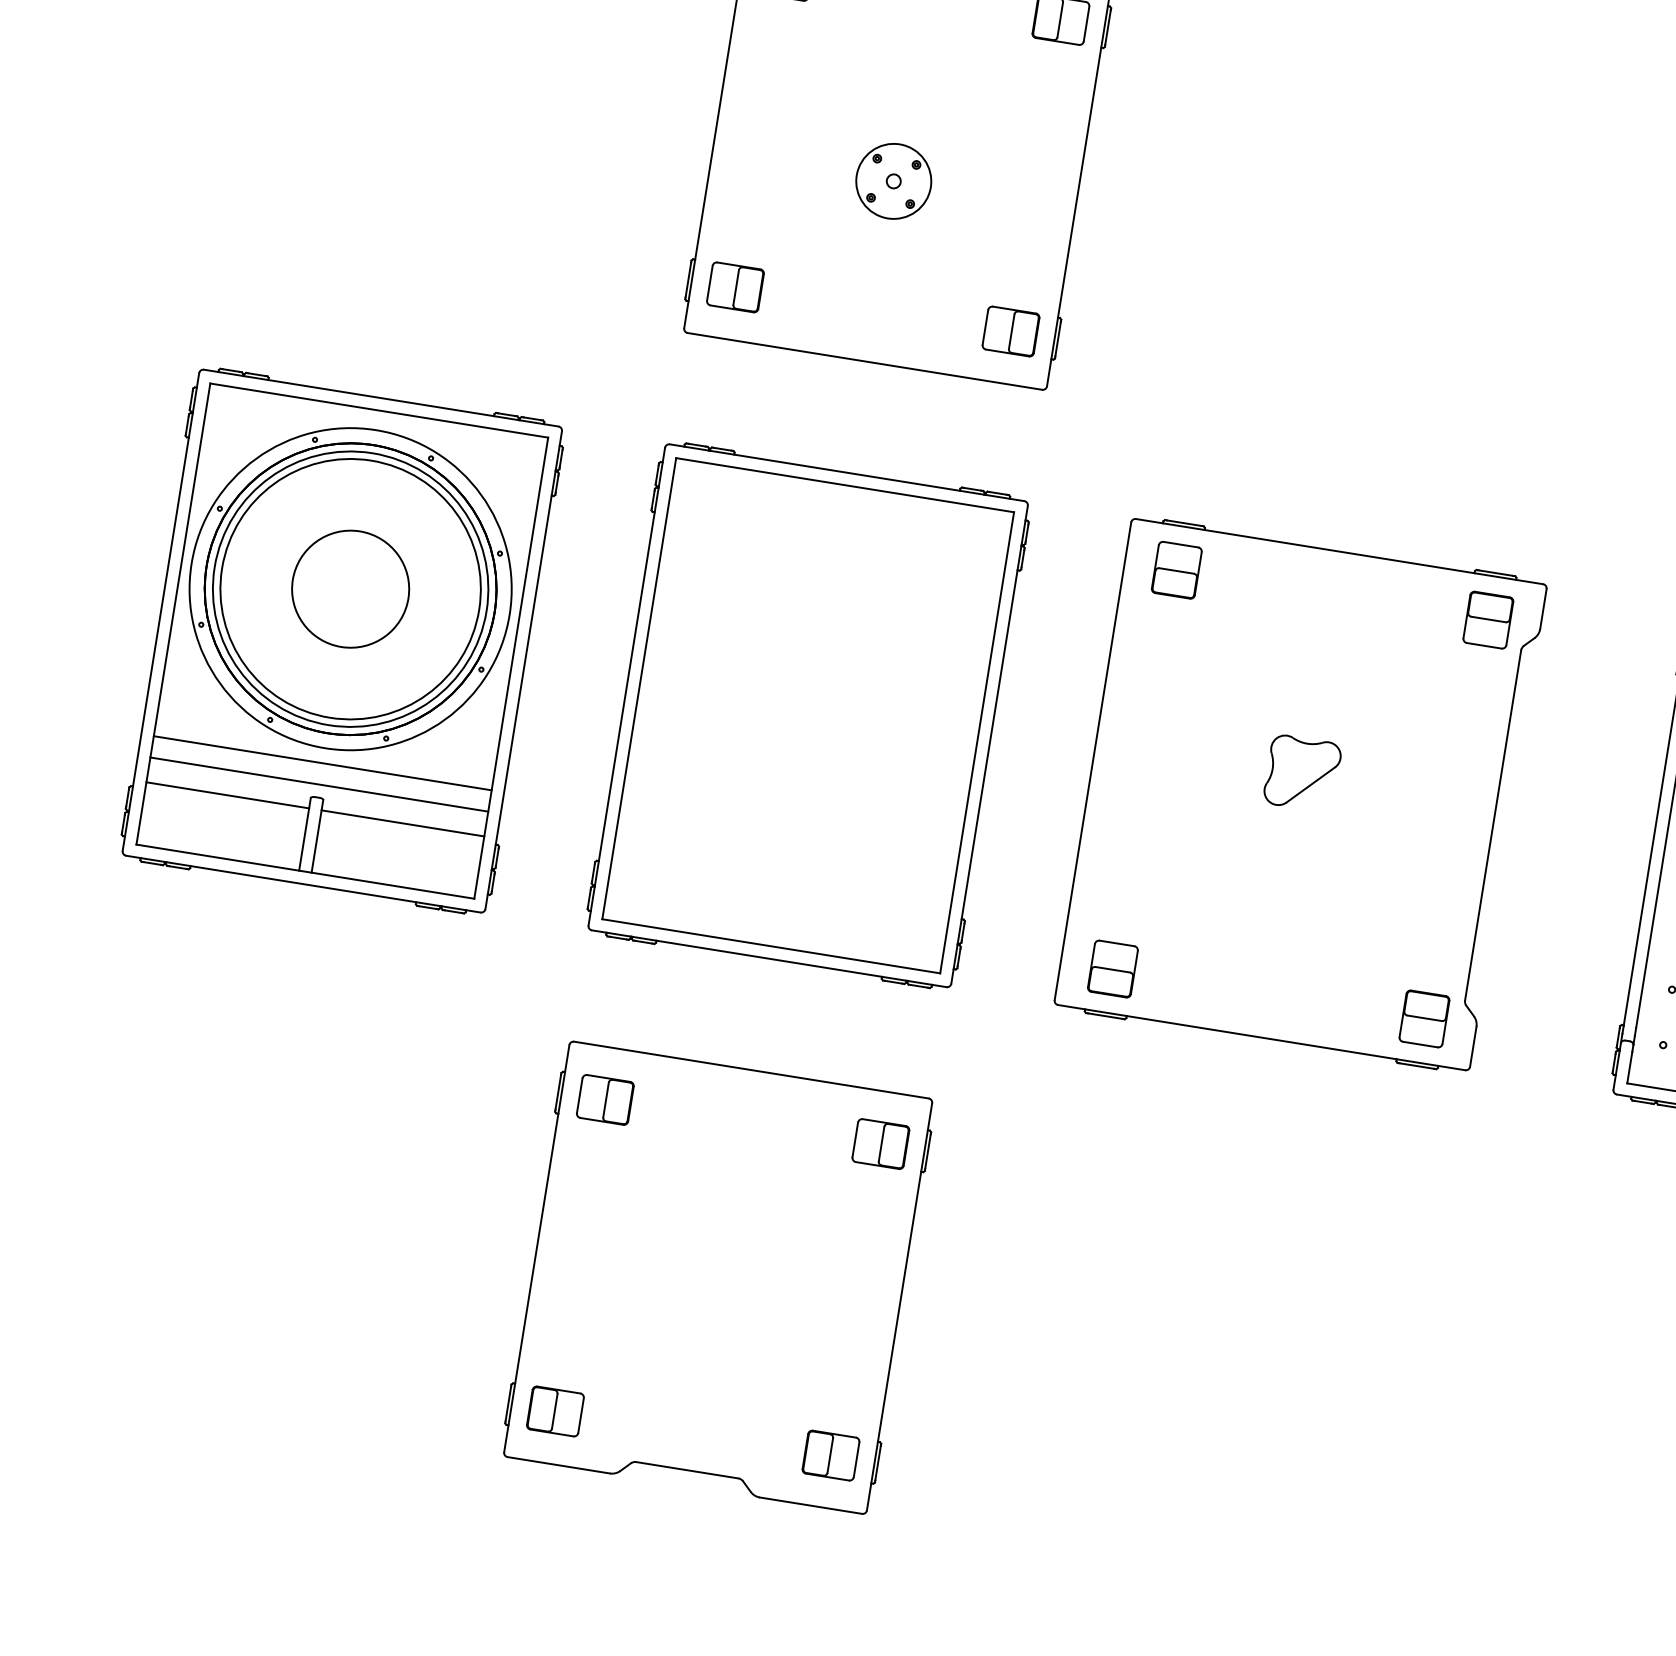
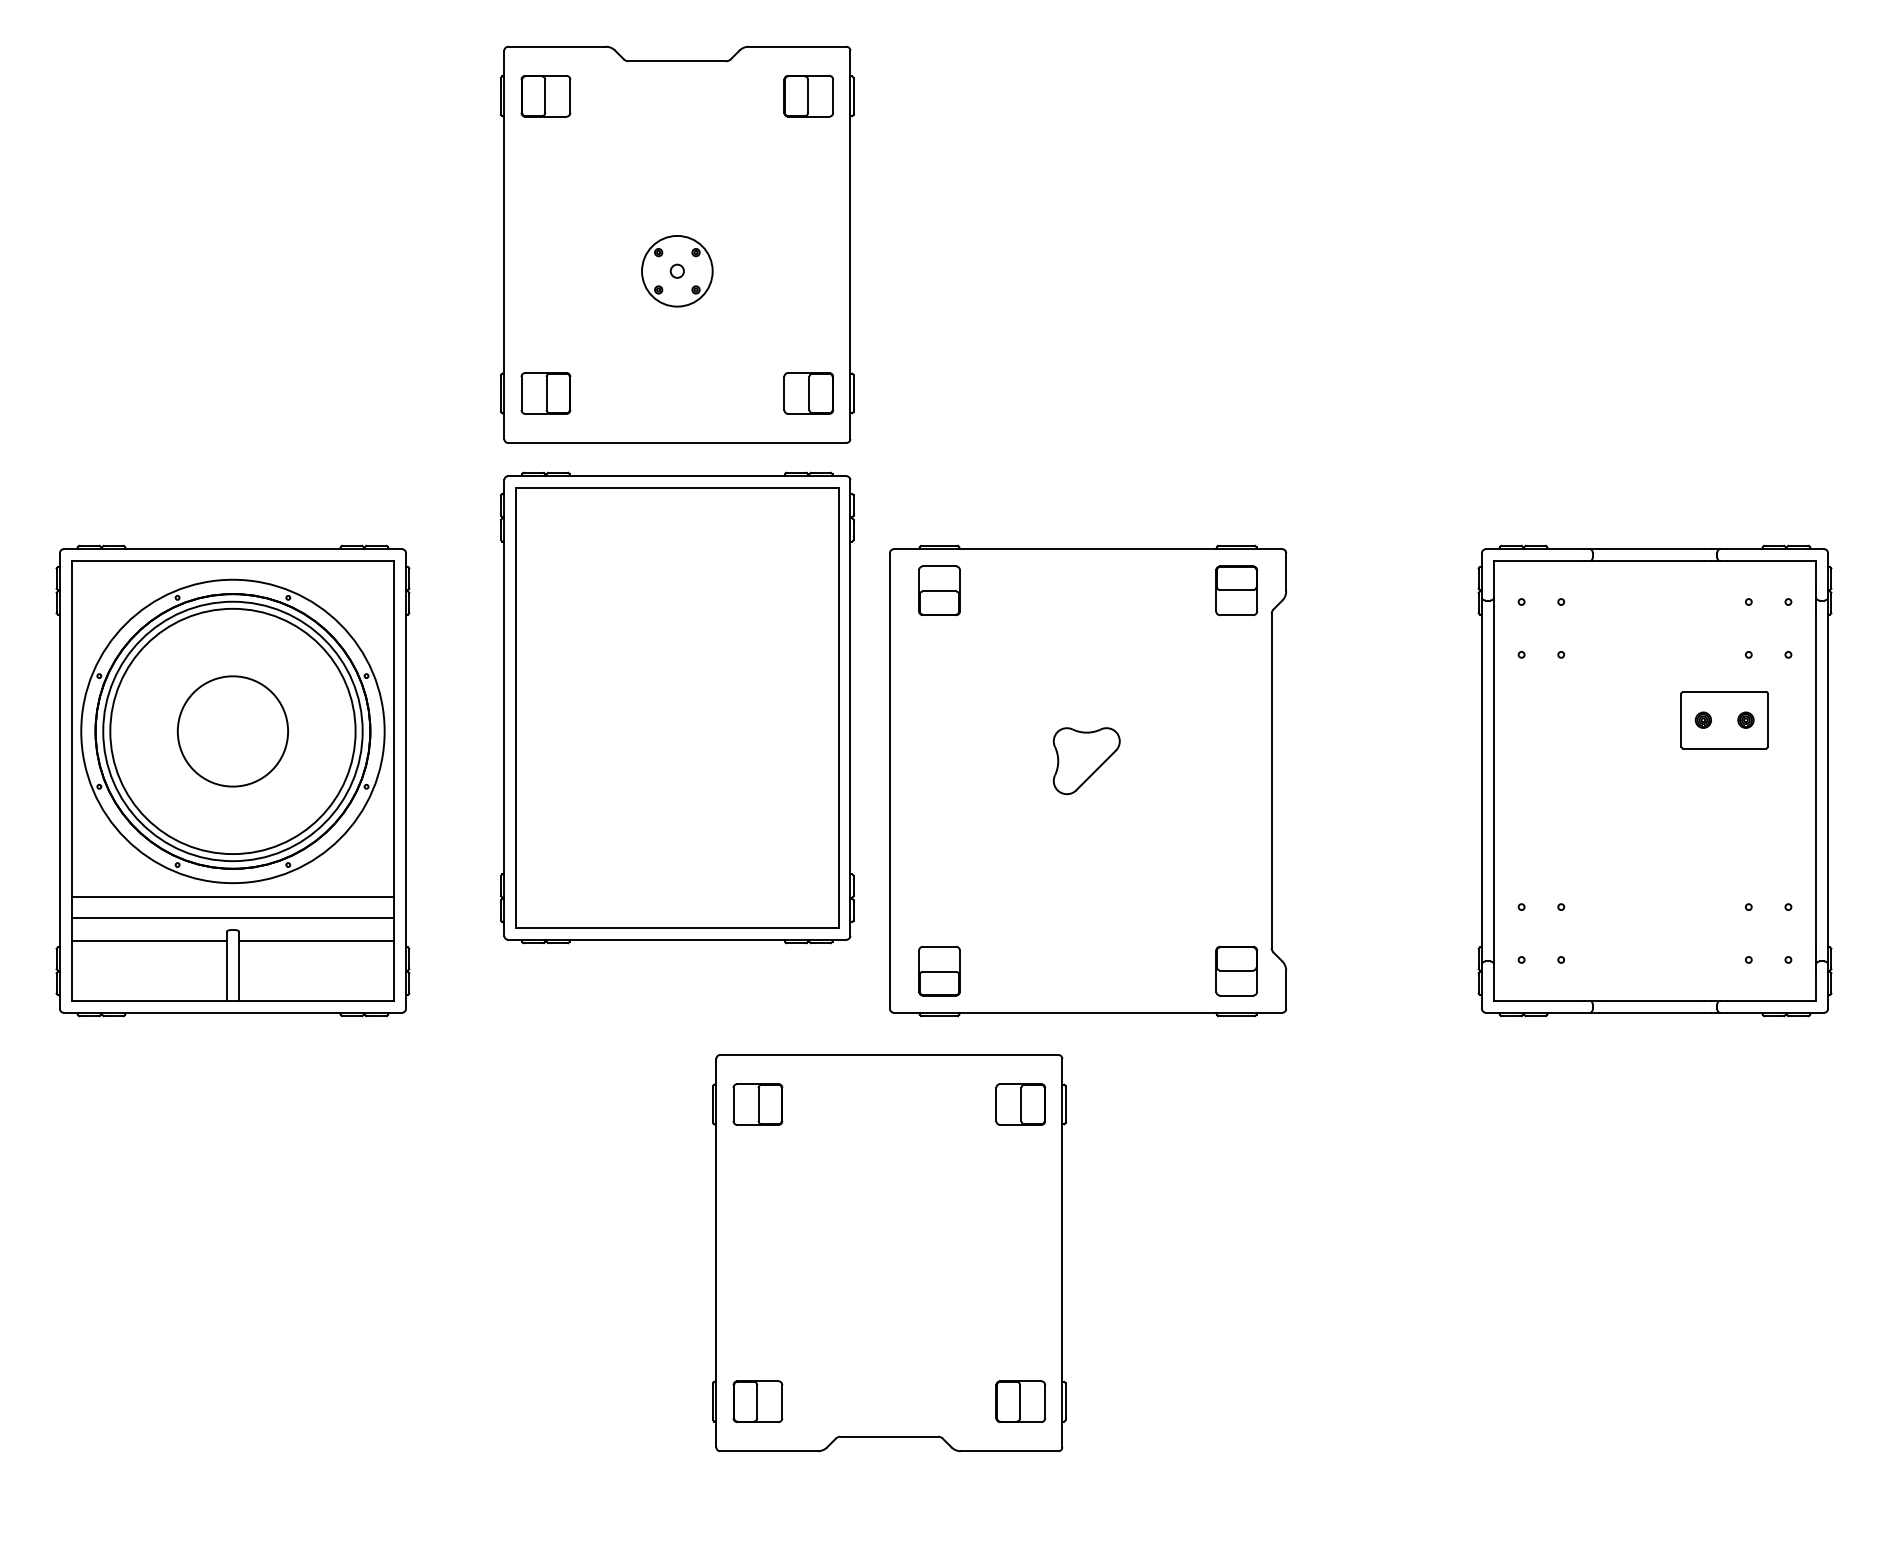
part: (808, 715) -> (677, 707), moved
part: (1301, 794) -> (1088, 780), moved
part: (718, 1278) -> (889, 1253), moved

